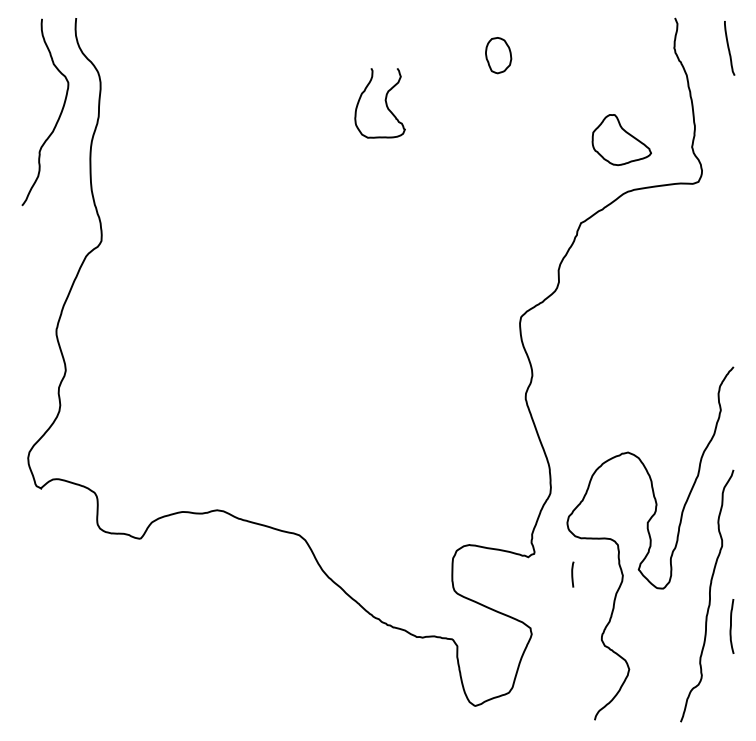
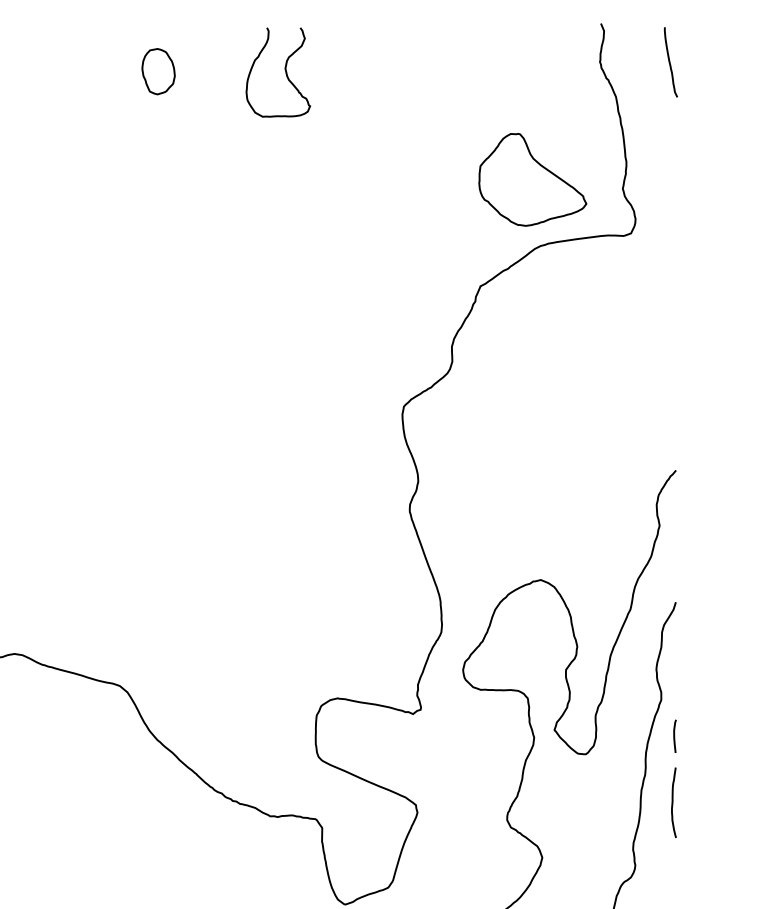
part: (498, 55) -> (158, 71), moved
curve: (384, 100) -> (283, 69), moved
part: (621, 139) -> (532, 179), size x1.43
line: (572, 574) -> (674, 736), moved

